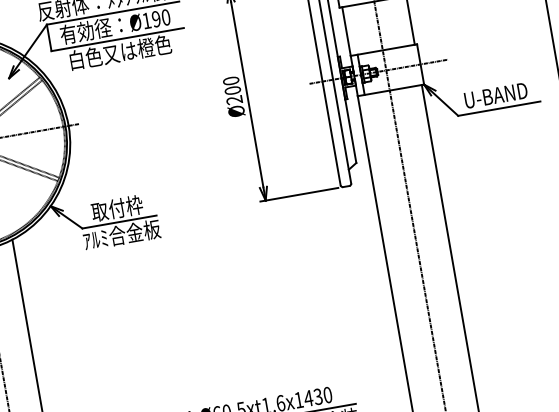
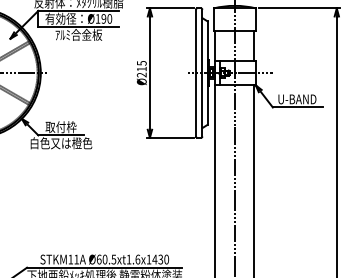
text: (119, 51) -> (78, 34), 白色又は橙色 -> ｱﾙﾐ合金板
text: (231, 86) -> (141, 66), Ø200 -> Ø215
text: (122, 235) -> (61, 143), ｱﾙﾐ合金板 -> 白色又は橙色

